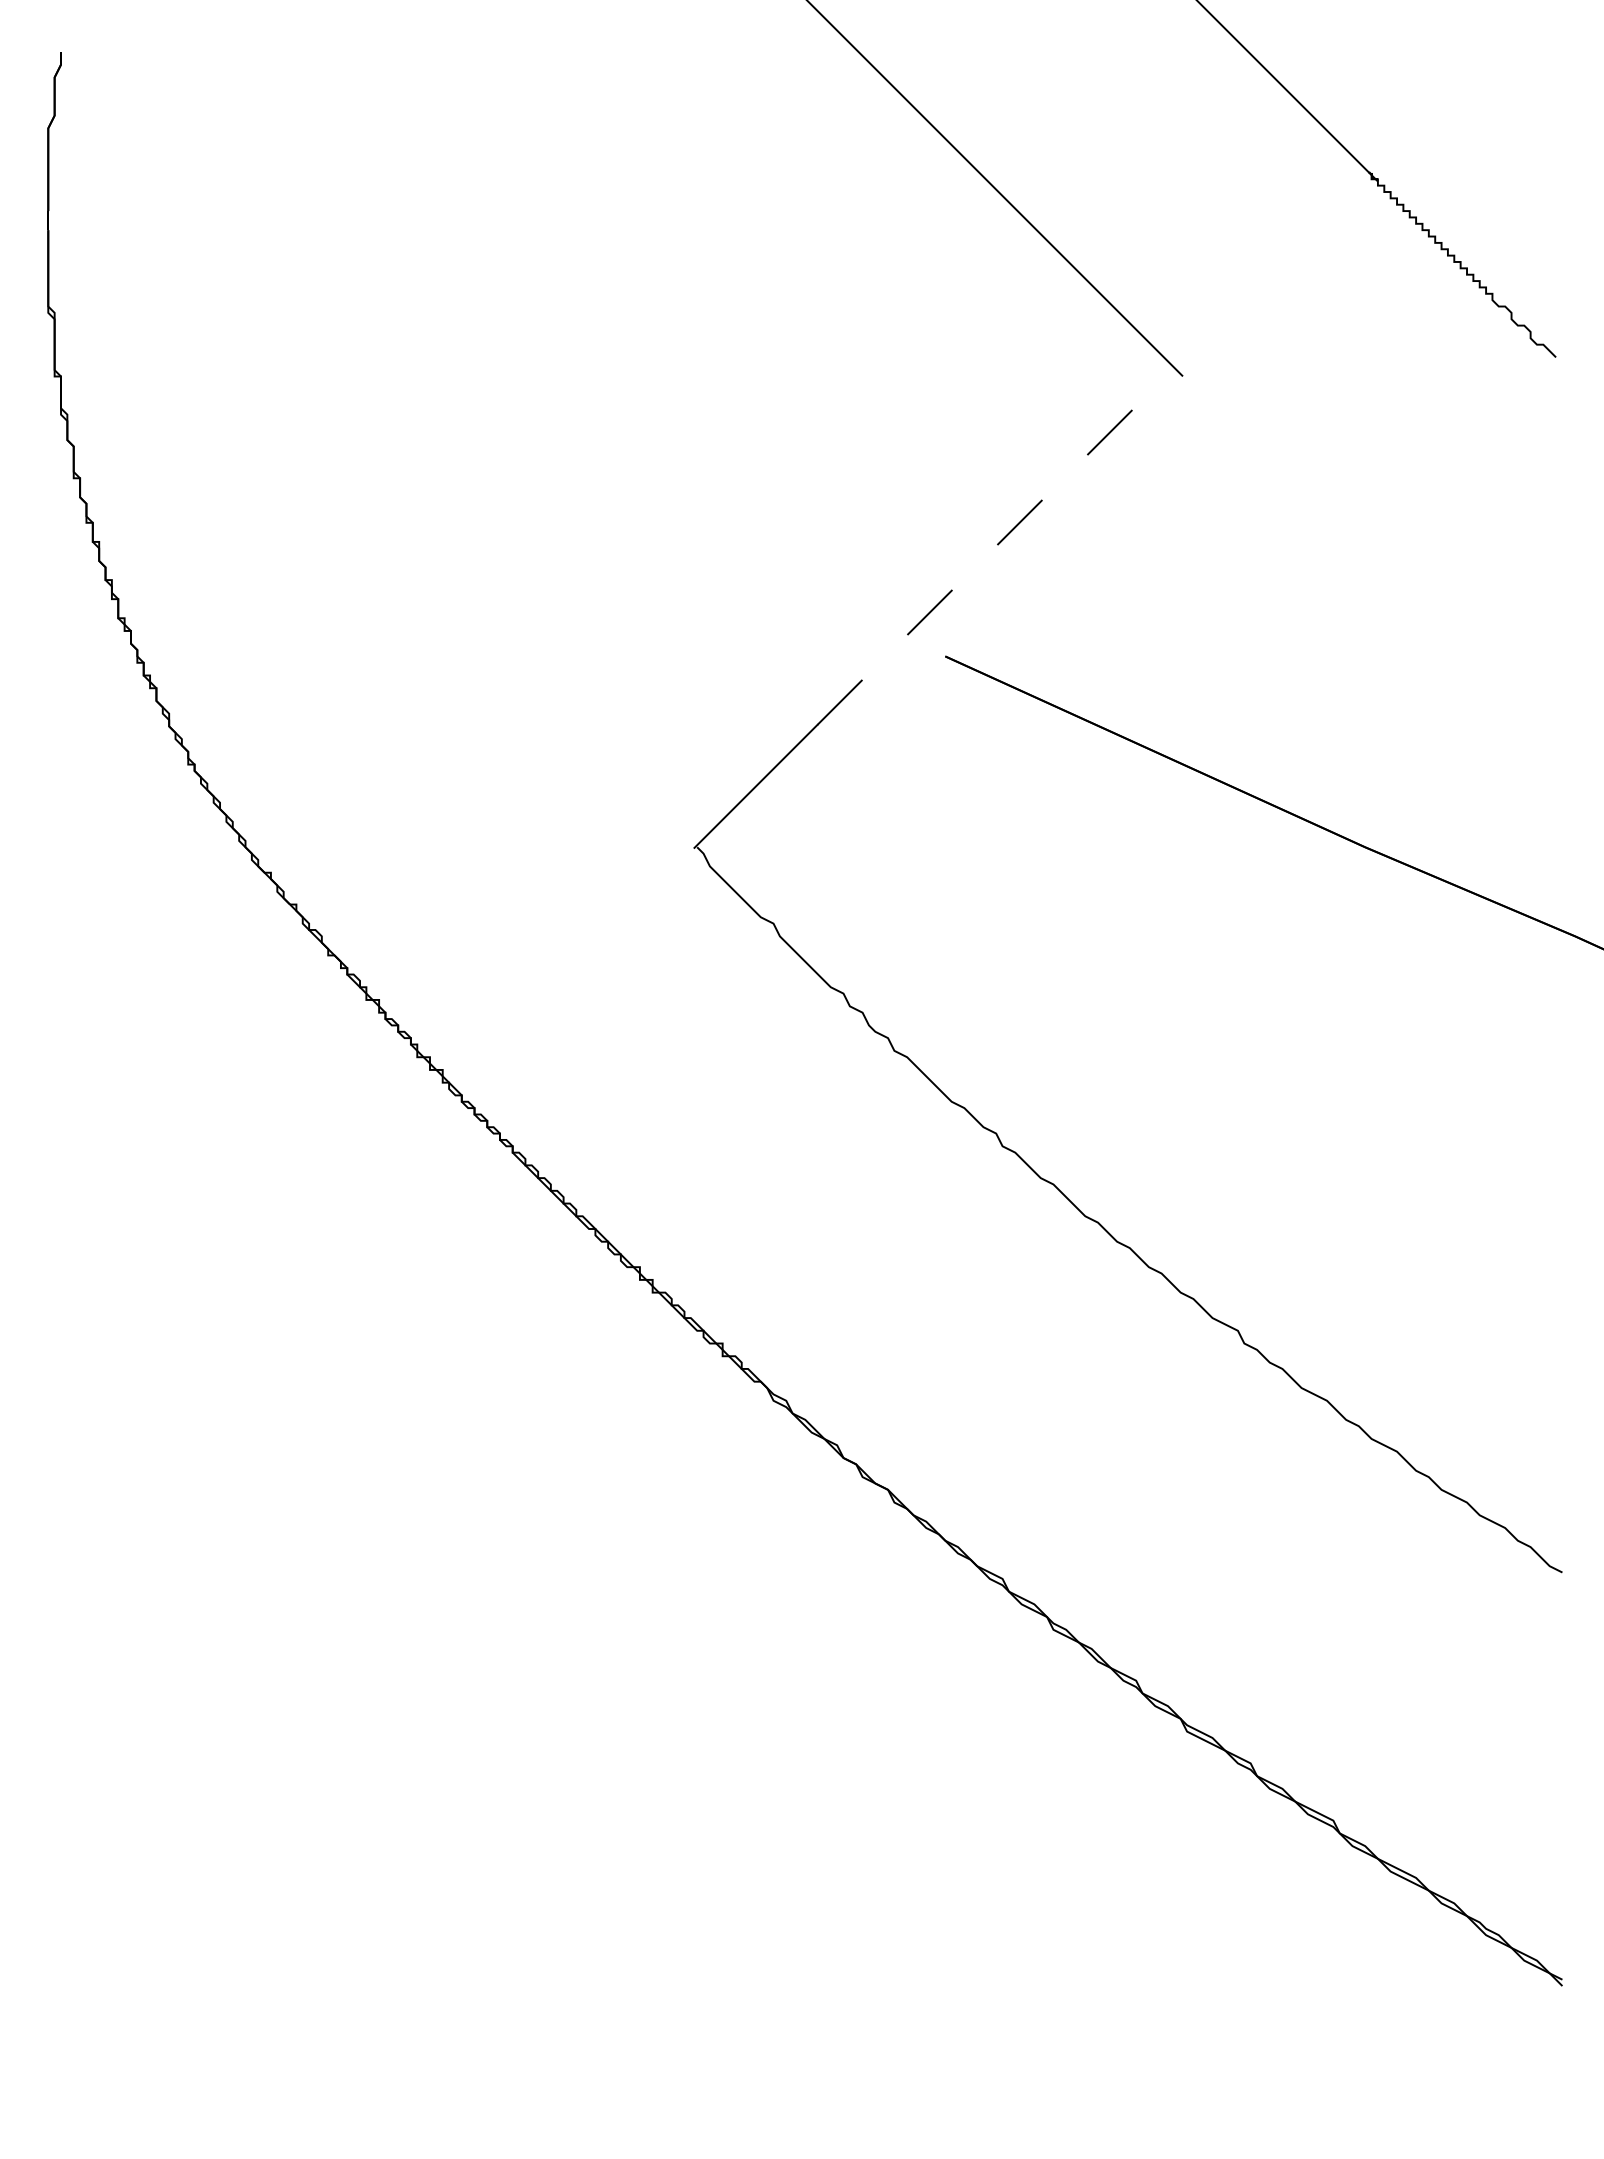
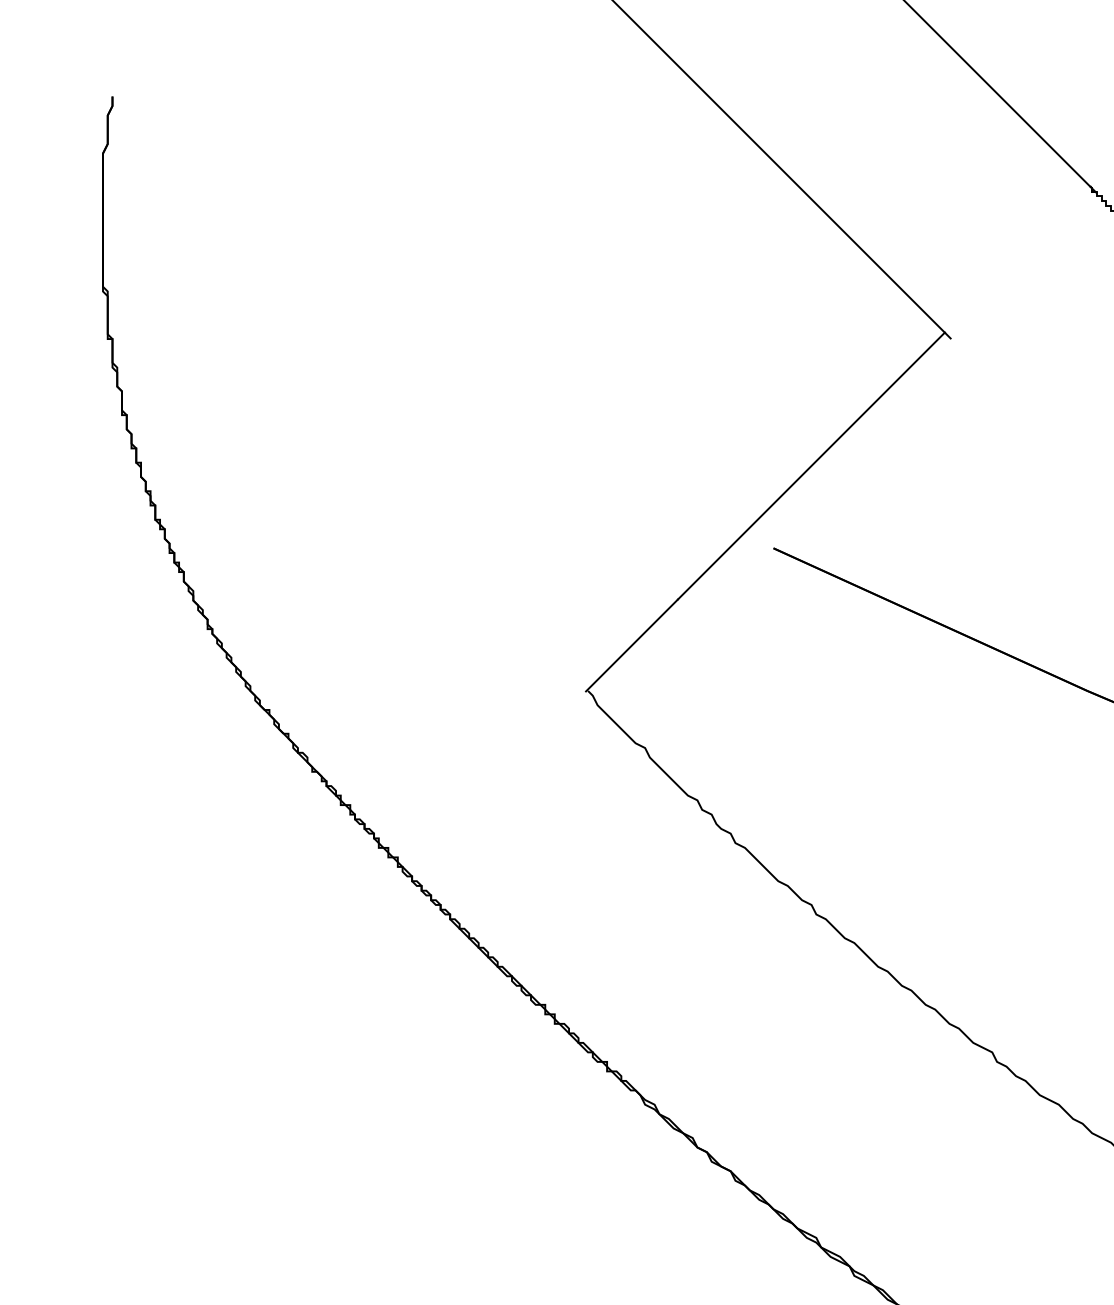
line: (996, 546) -> (811, 466), dashed -> solid

